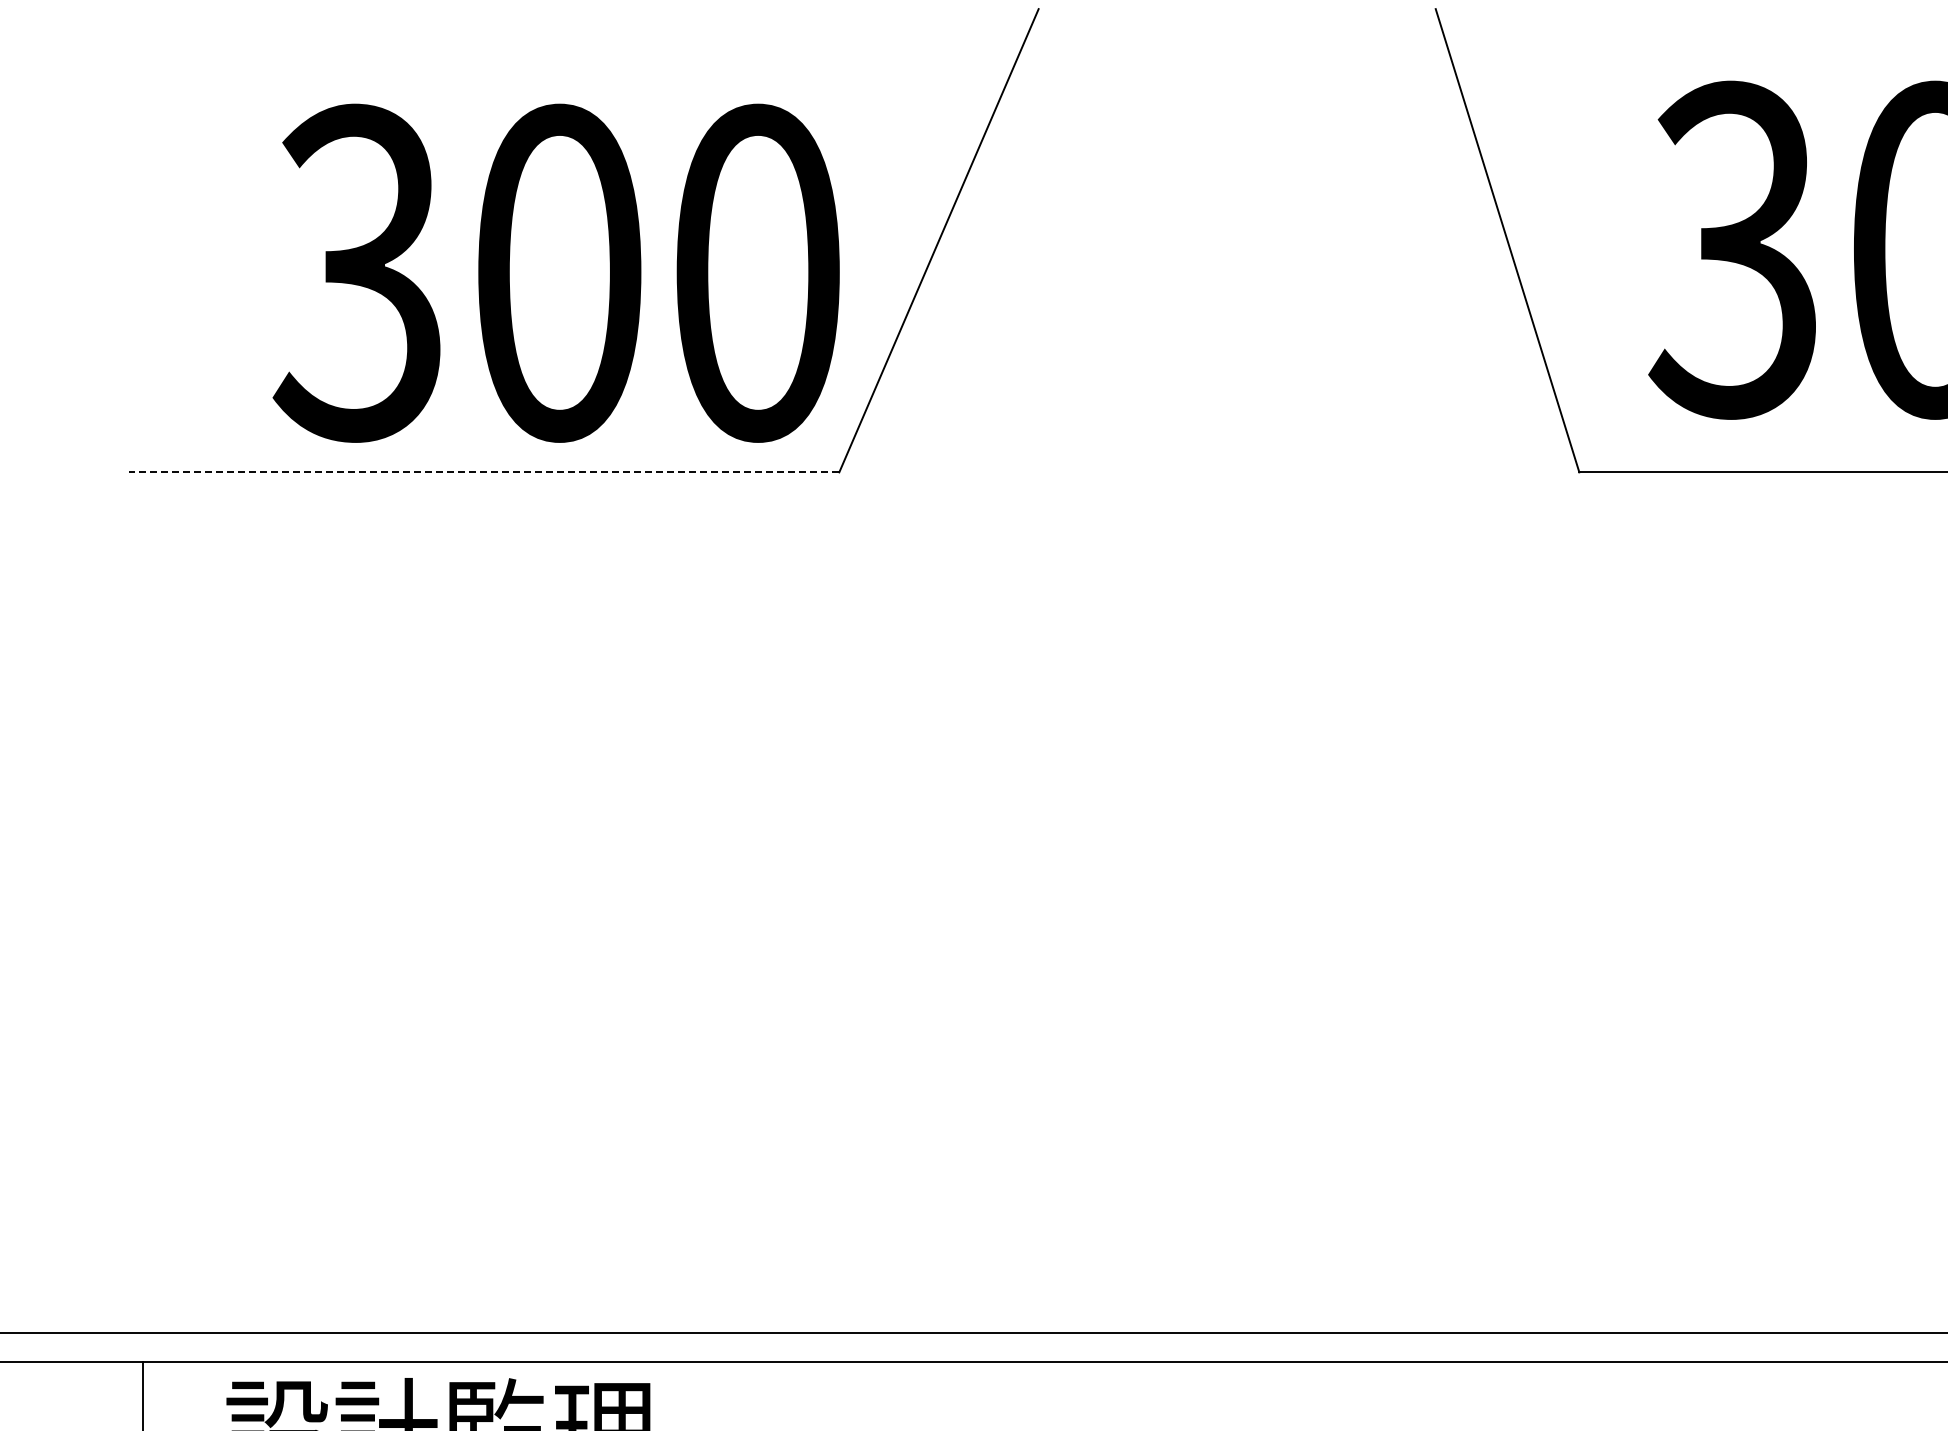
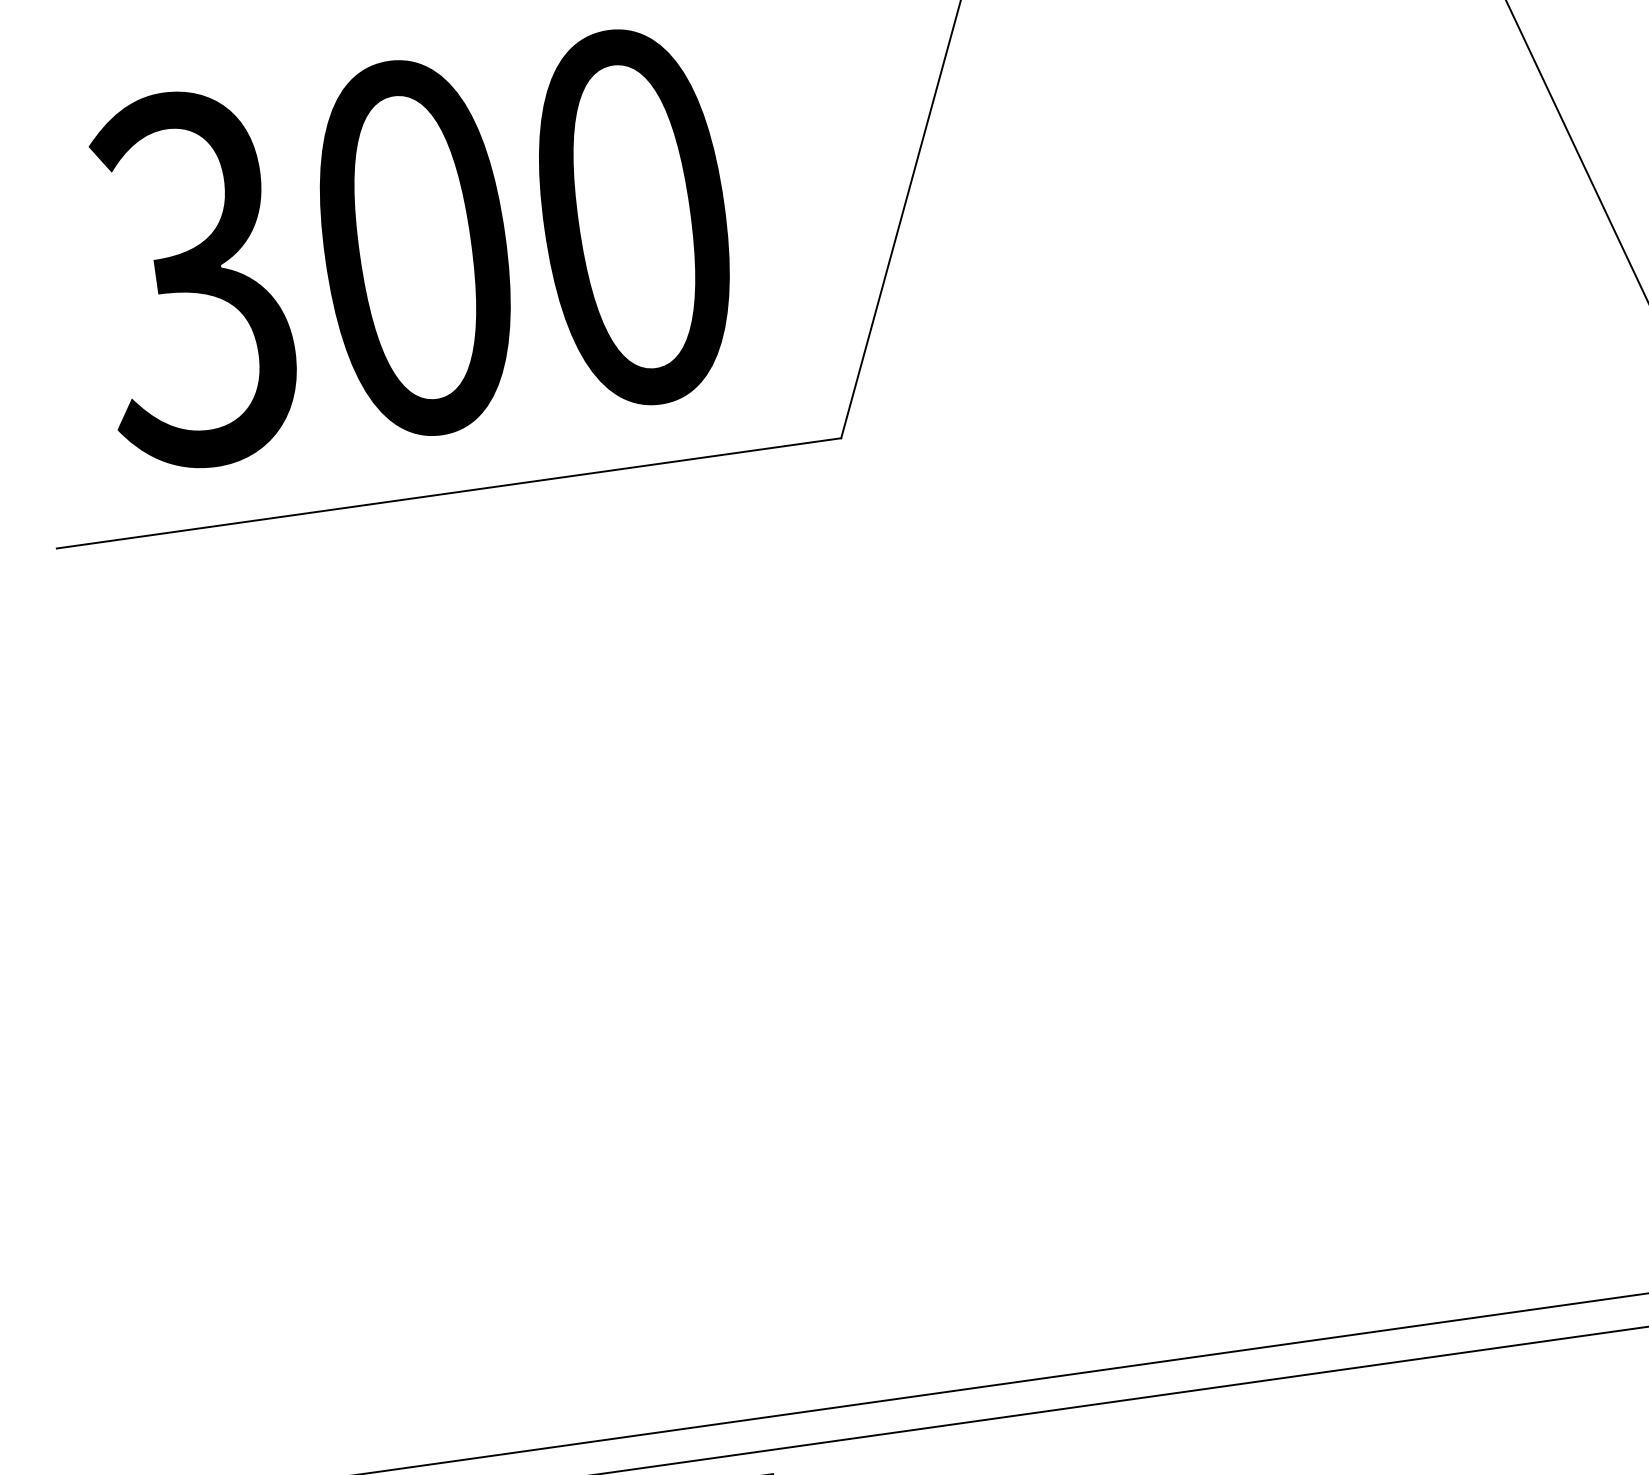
text: (555, 272) -> (410, 247), moved
line: (483, 472) -> (448, 493), dashed -> solid

